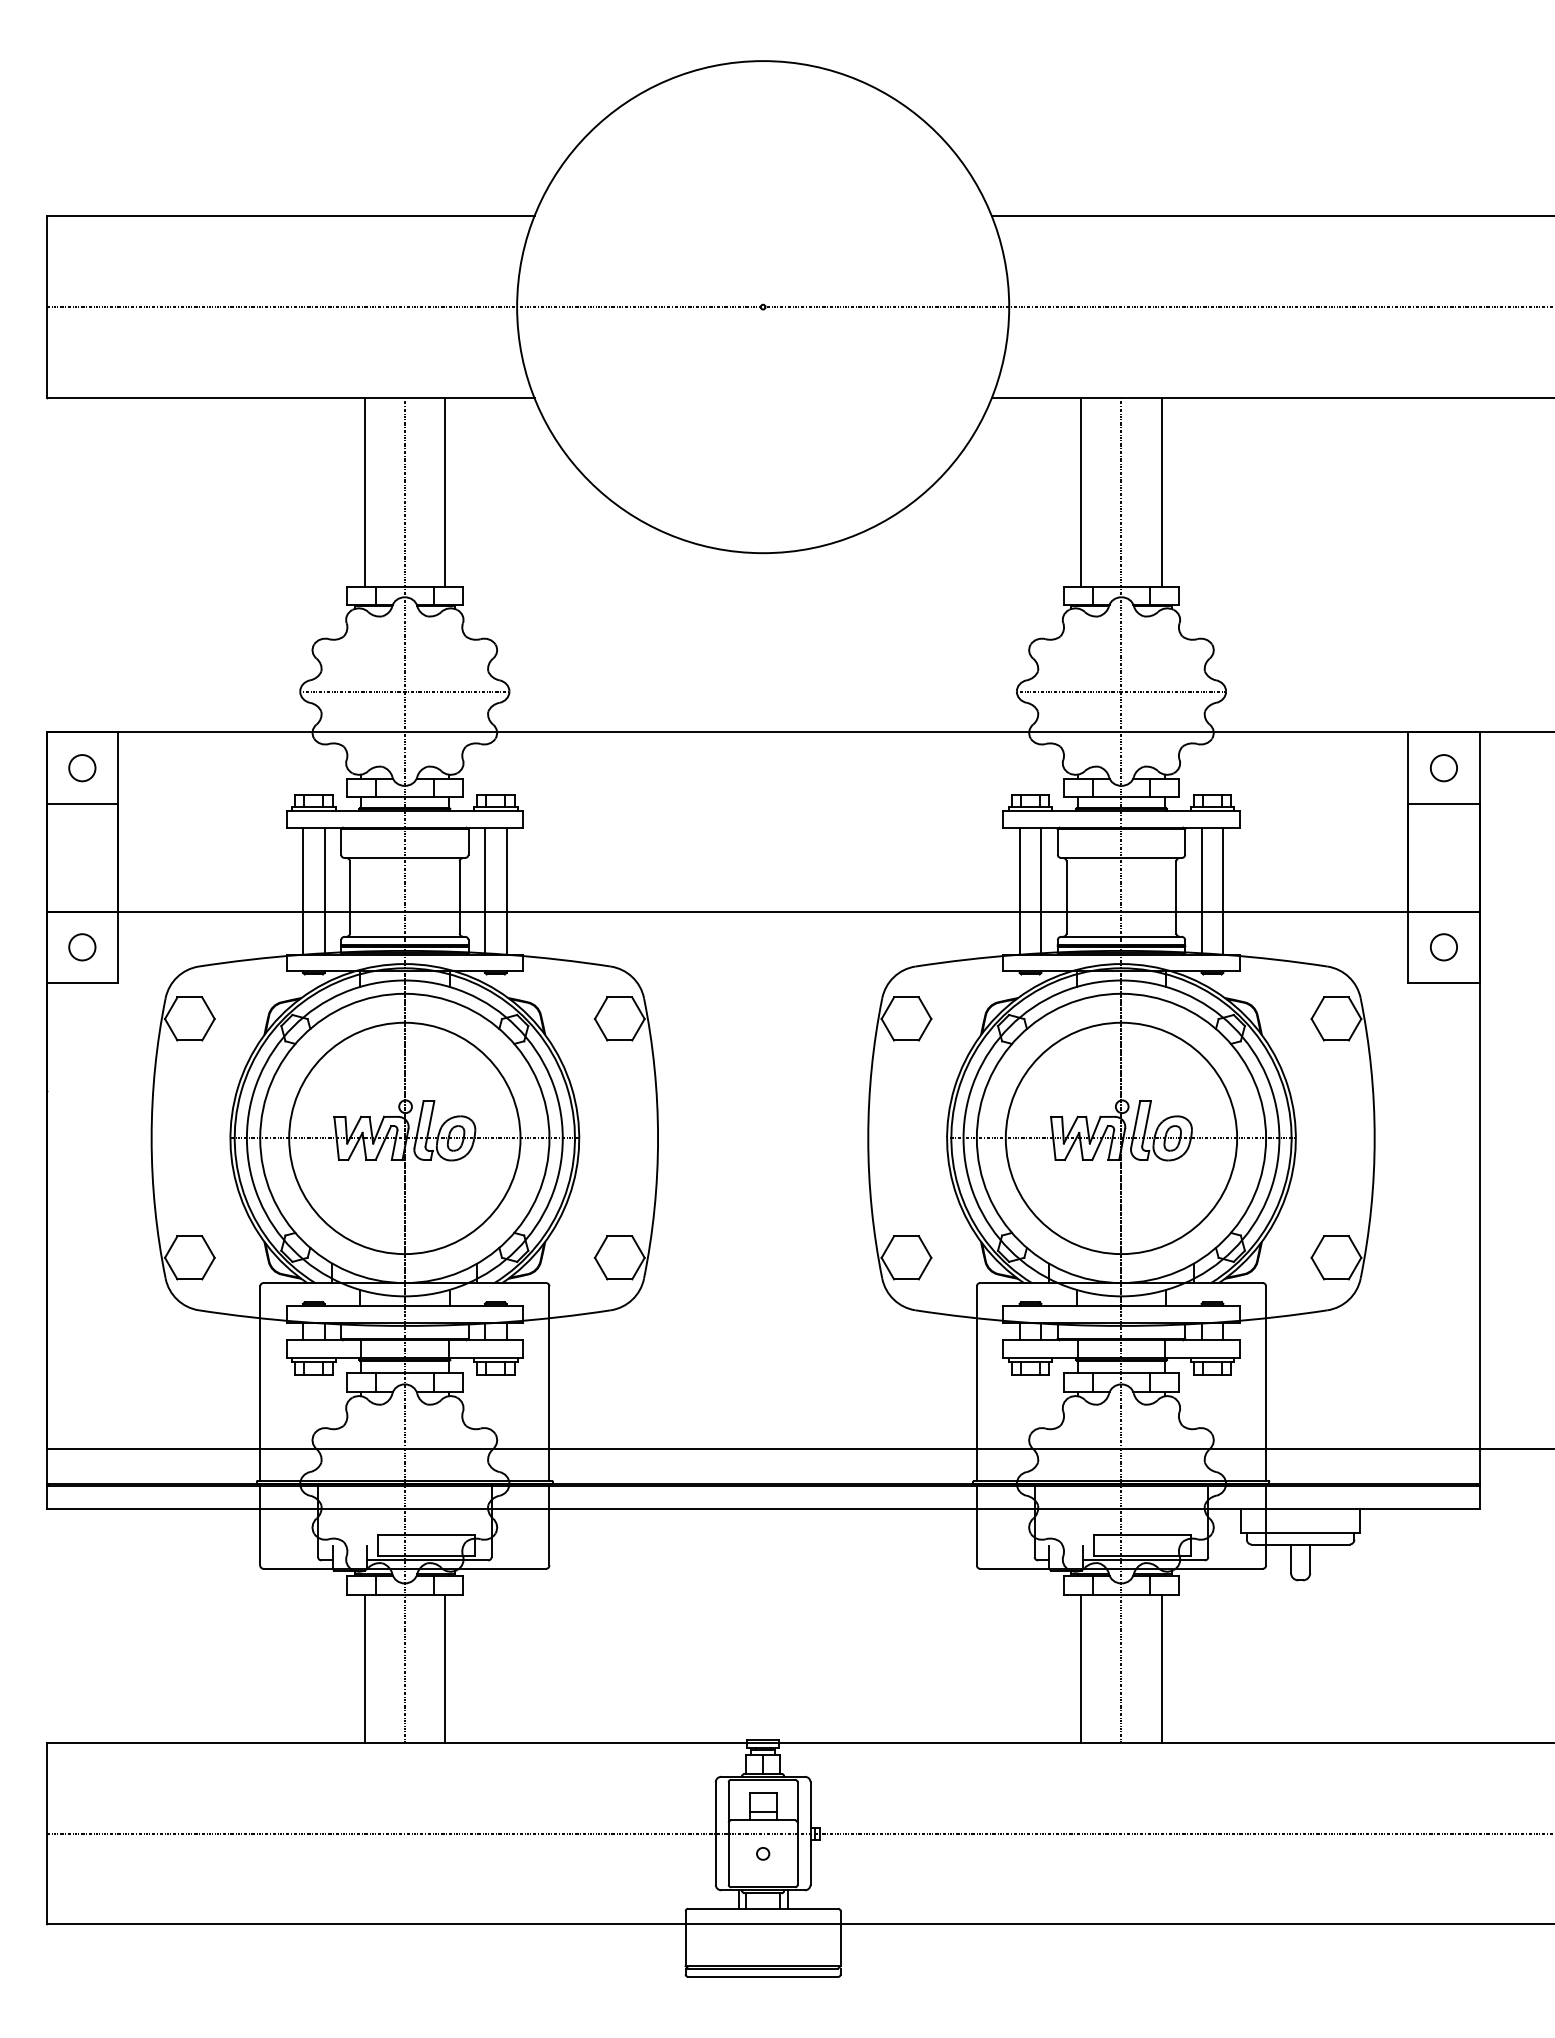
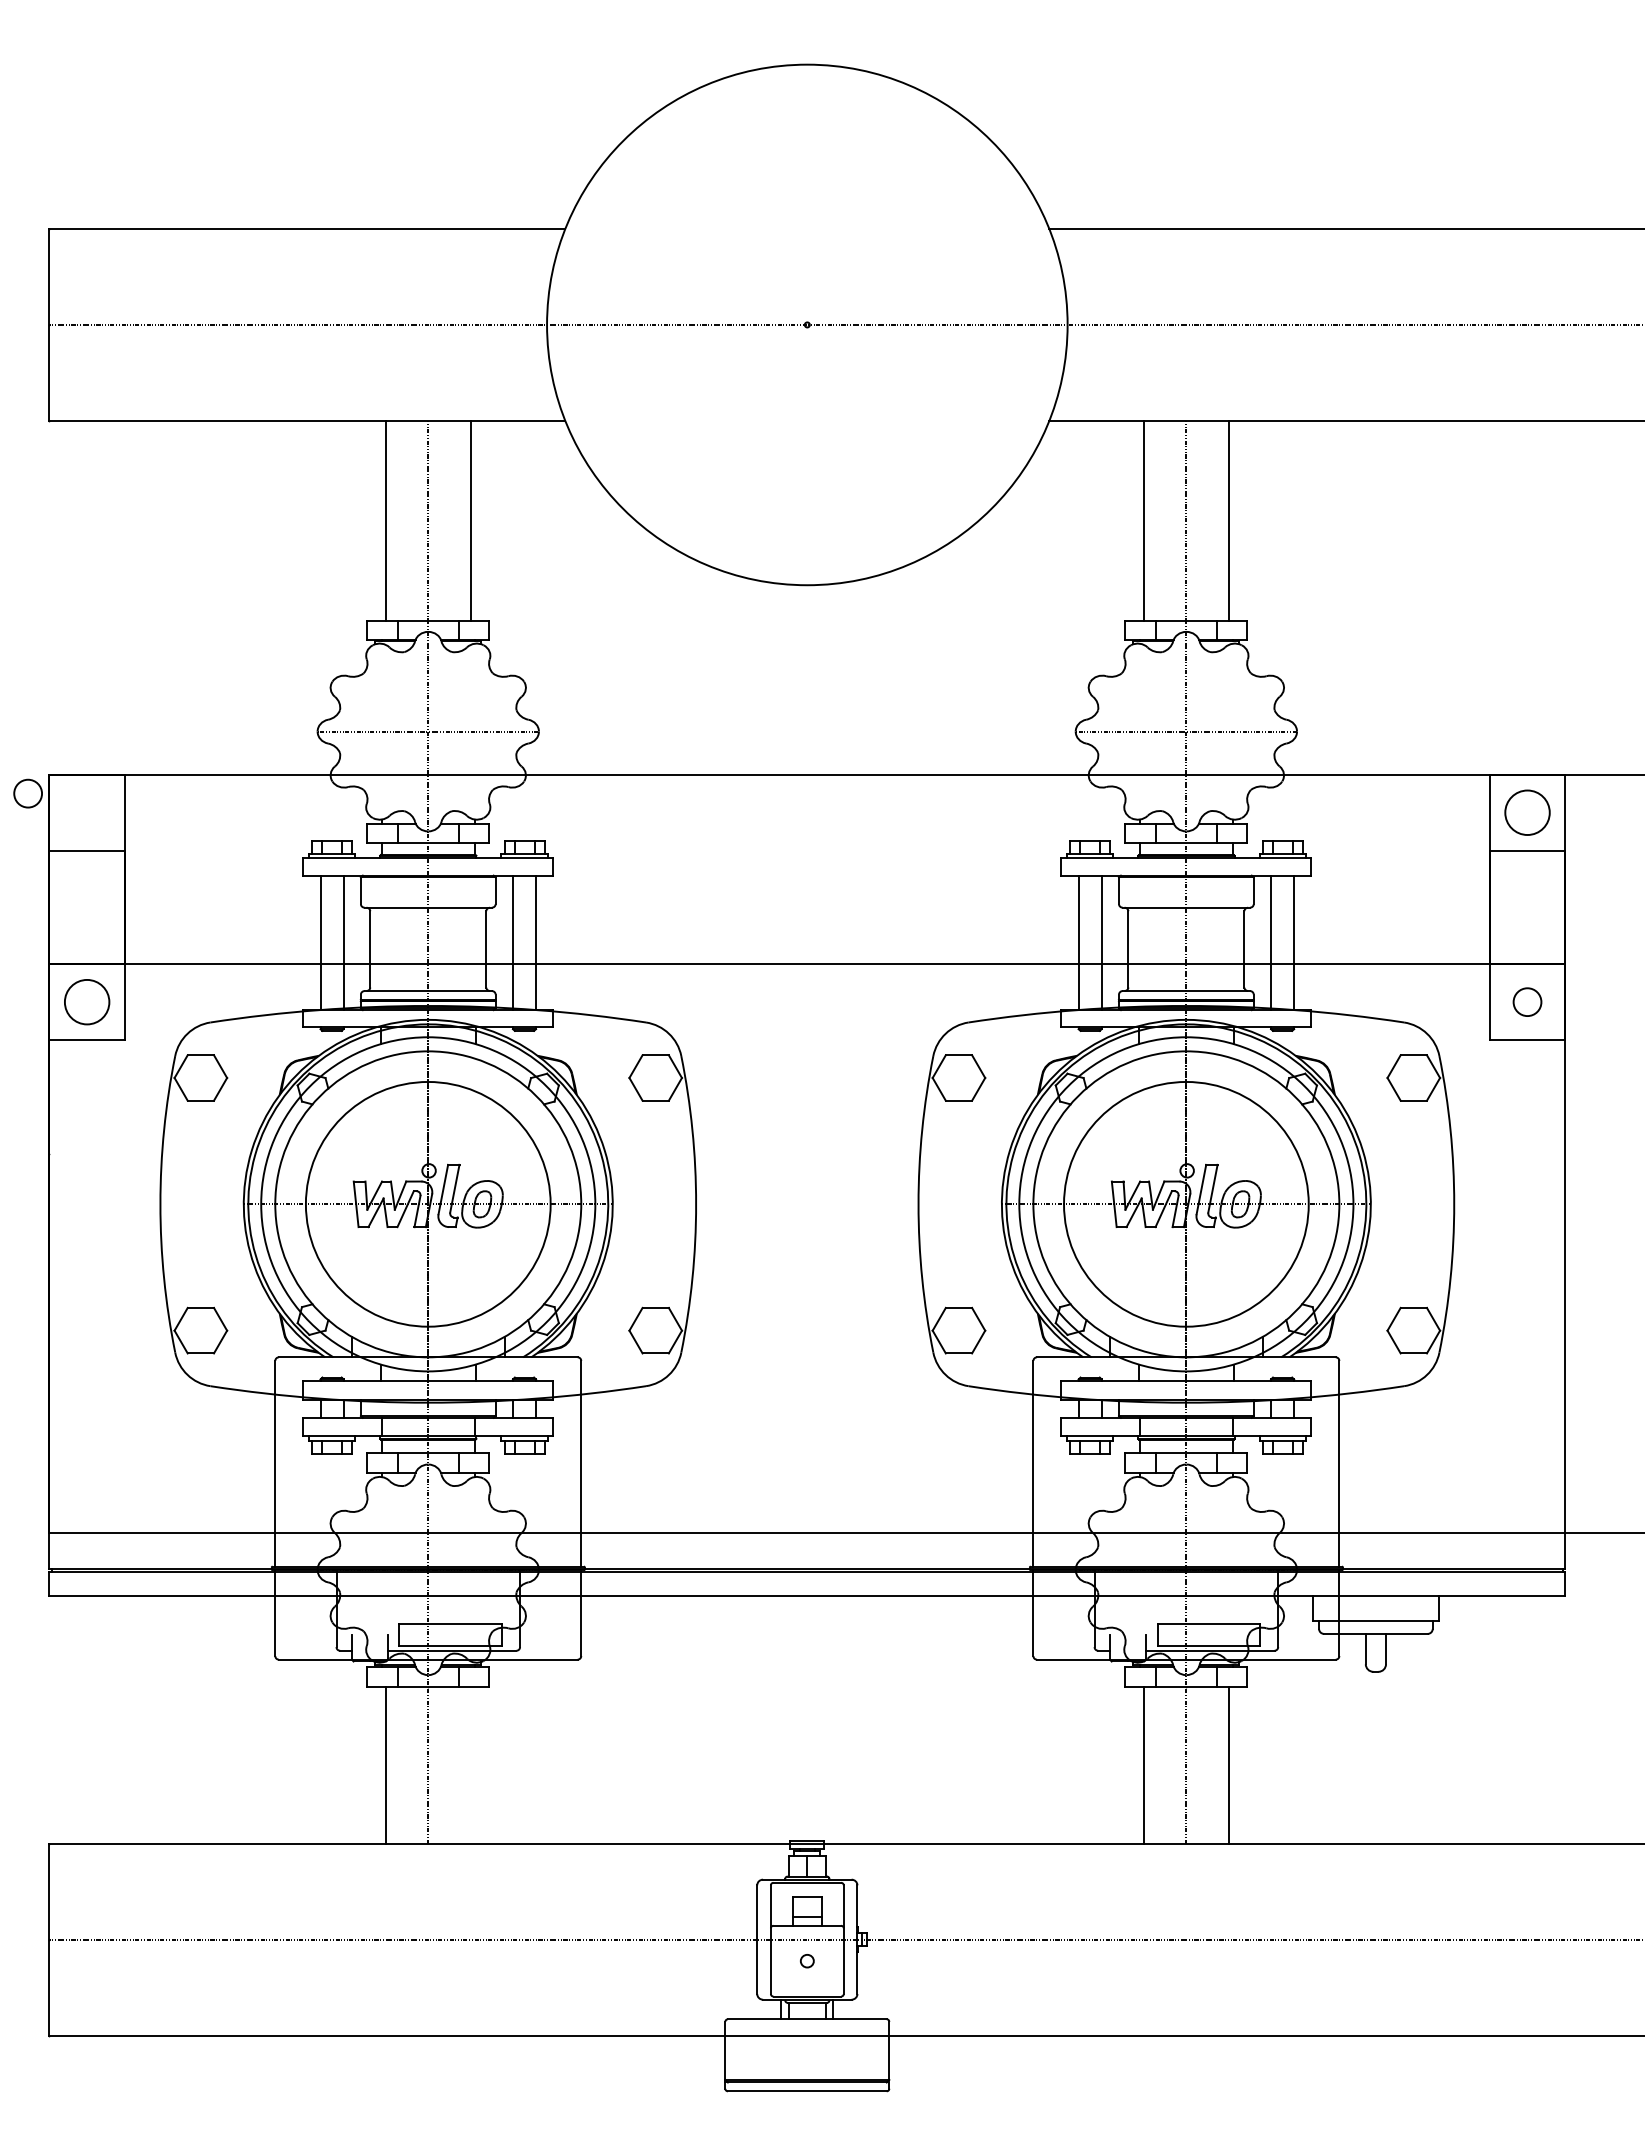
circle: (81, 768) -> (27, 793), moved
circle: (1443, 768) -> (1527, 812), size x1.6
circle: (82, 947) -> (87, 1002), size x1.6
line: (444, 1668) -> (470, 1765), removed

